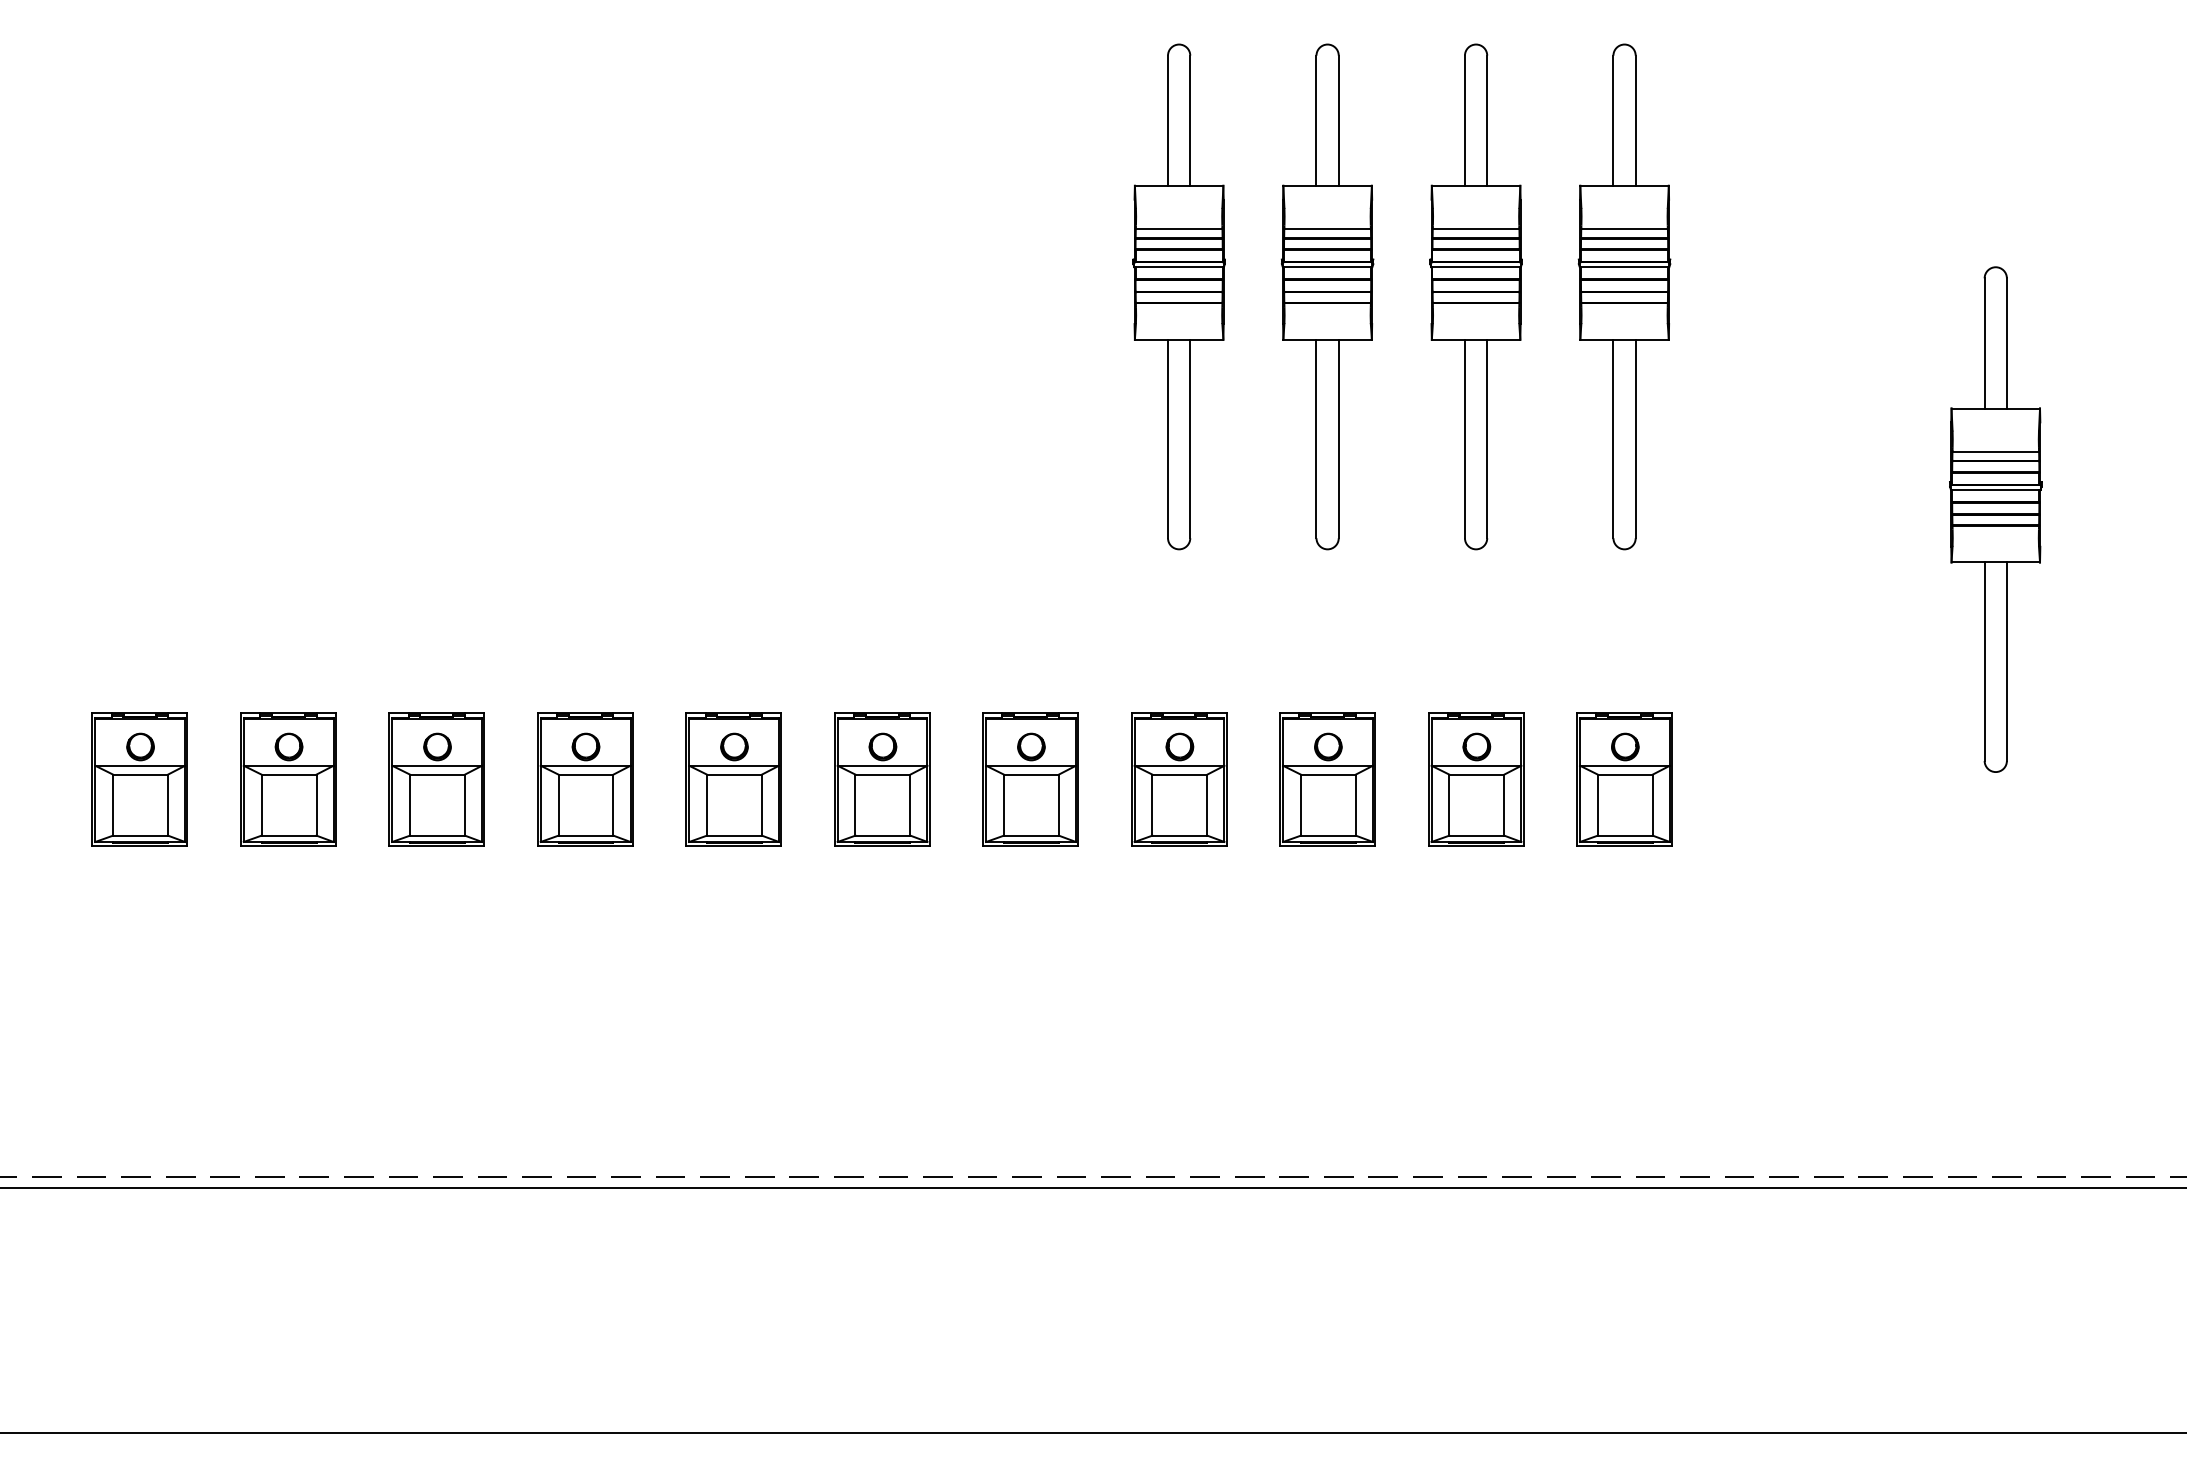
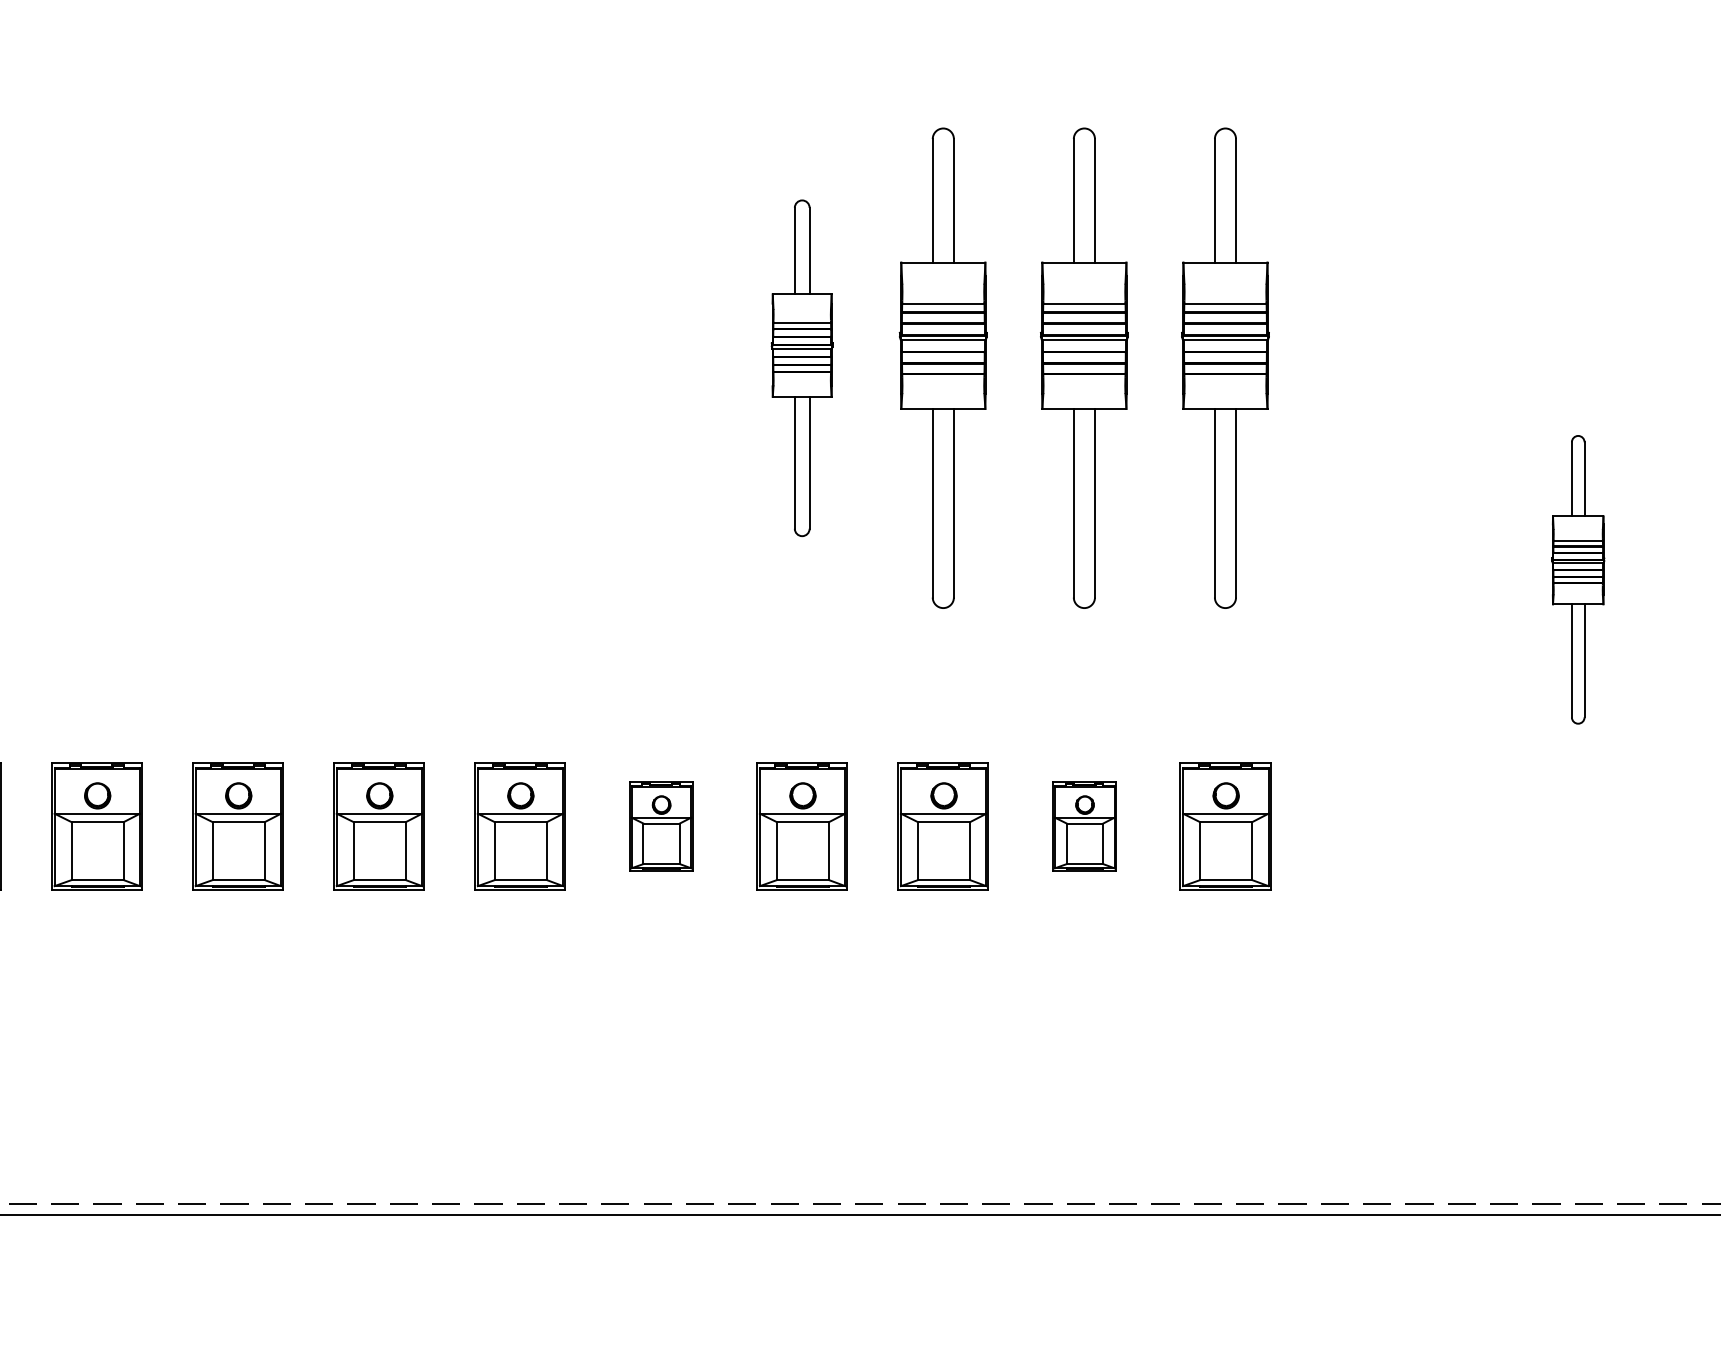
part: (1178, 296) -> (801, 367), size x0.7
part: (1995, 519) -> (1577, 579), size x0.6
part: (1030, 779) -> (661, 826), size x0.7
part: (1476, 779) -> (1084, 826), size x0.7

